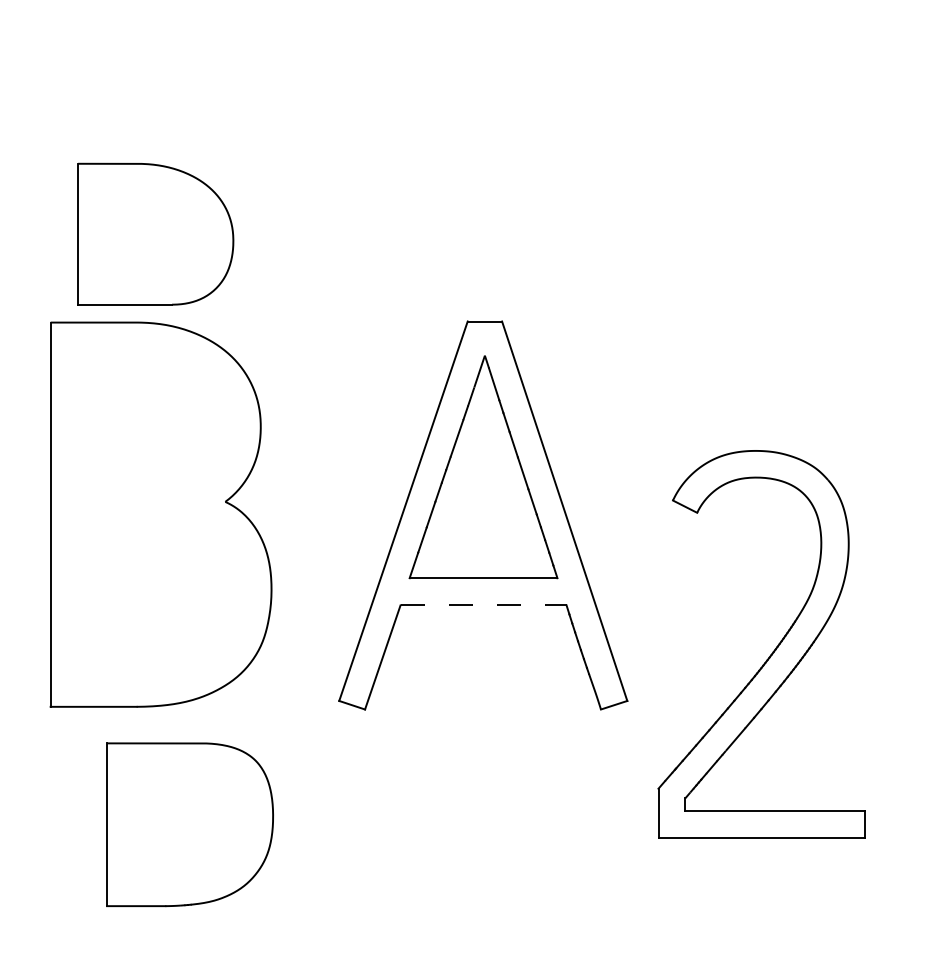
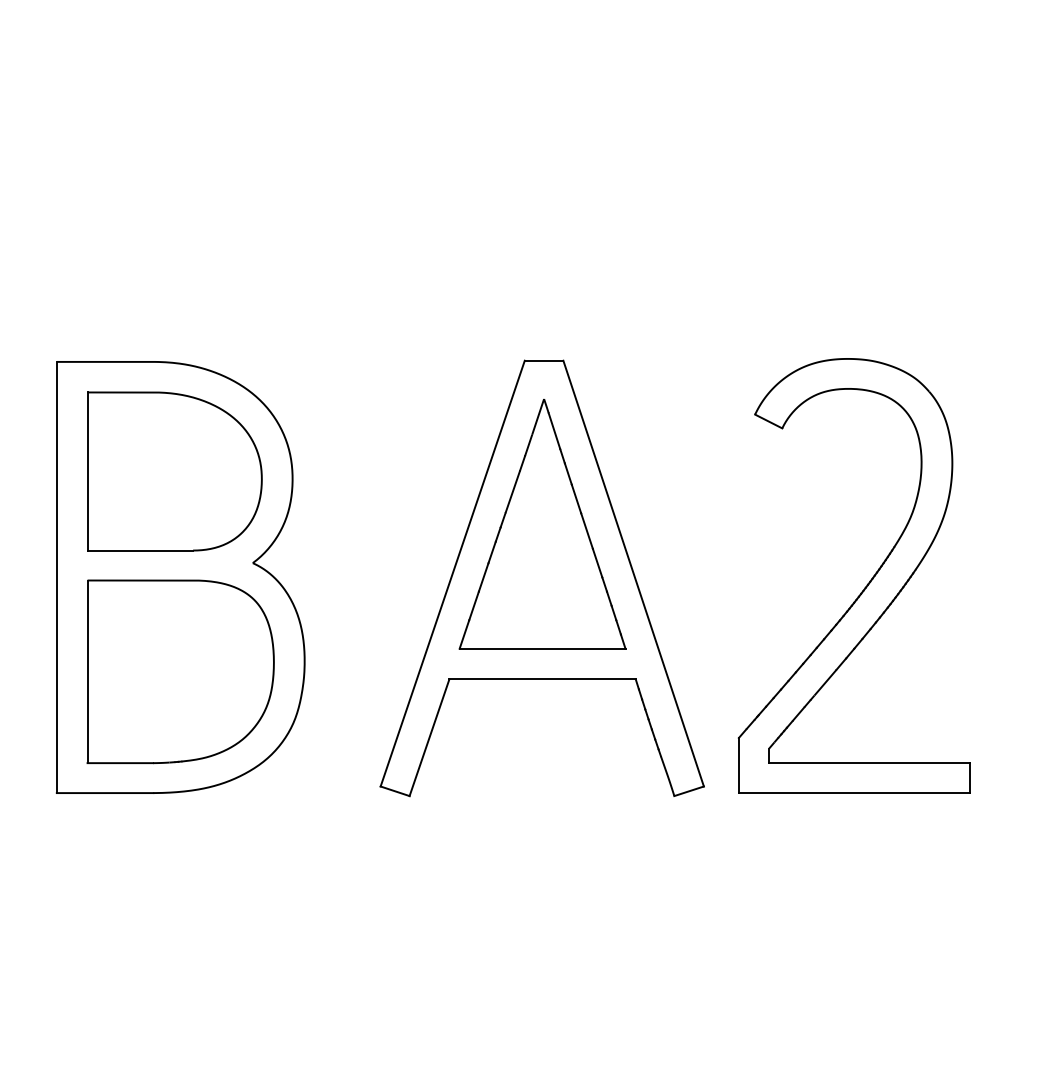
part: (155, 233) -> (174, 470), moved
line: (484, 605) -> (543, 679), dashed -> solid
part: (772, 651) -> (866, 584), moved
part: (189, 824) -> (180, 671), moved

